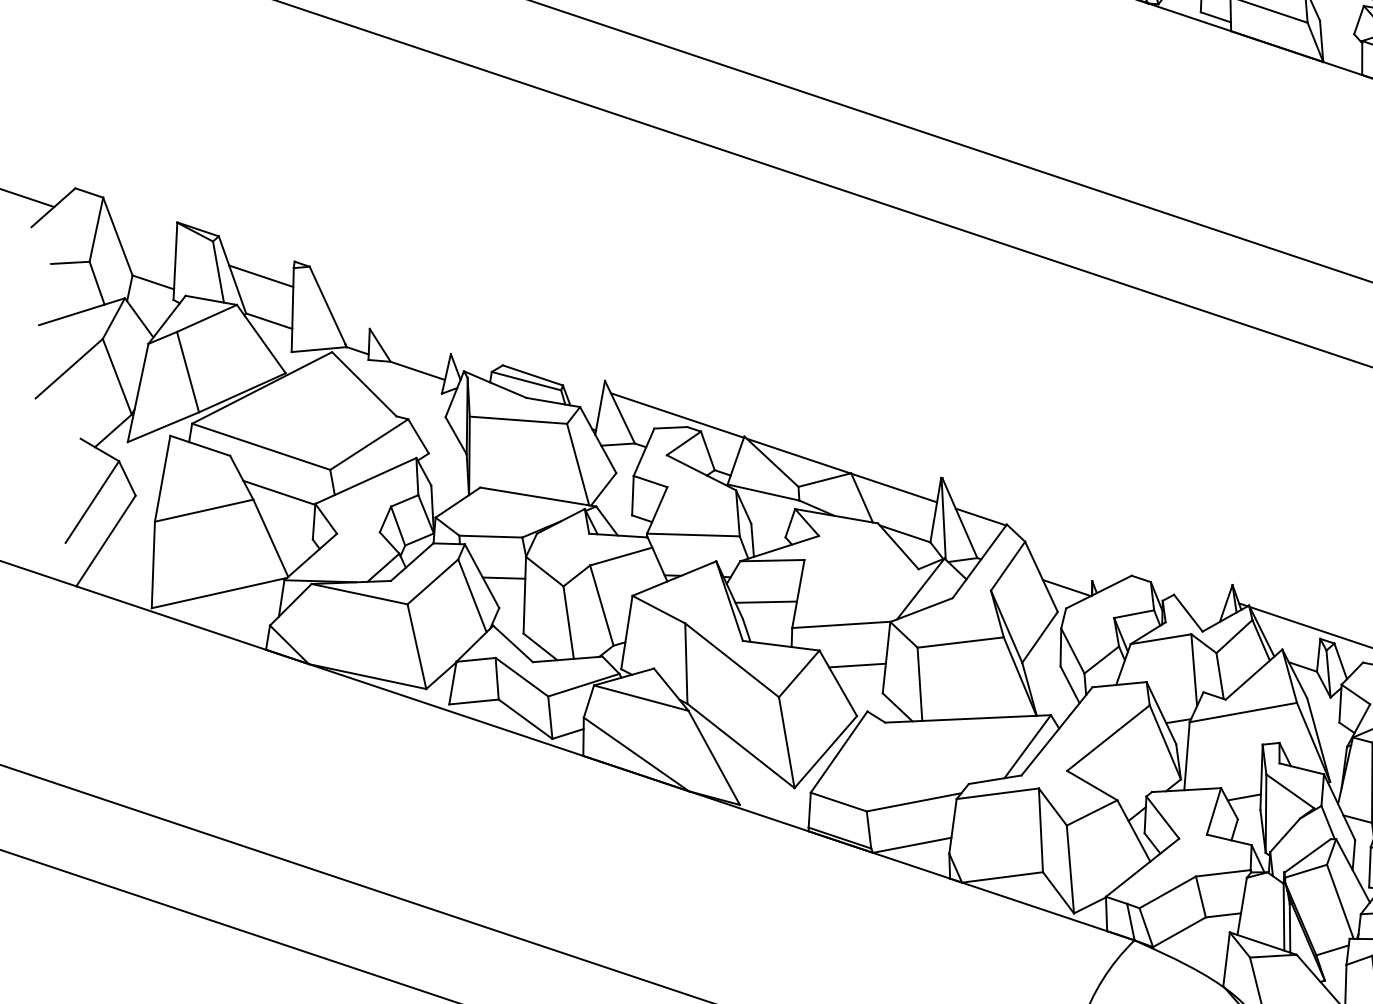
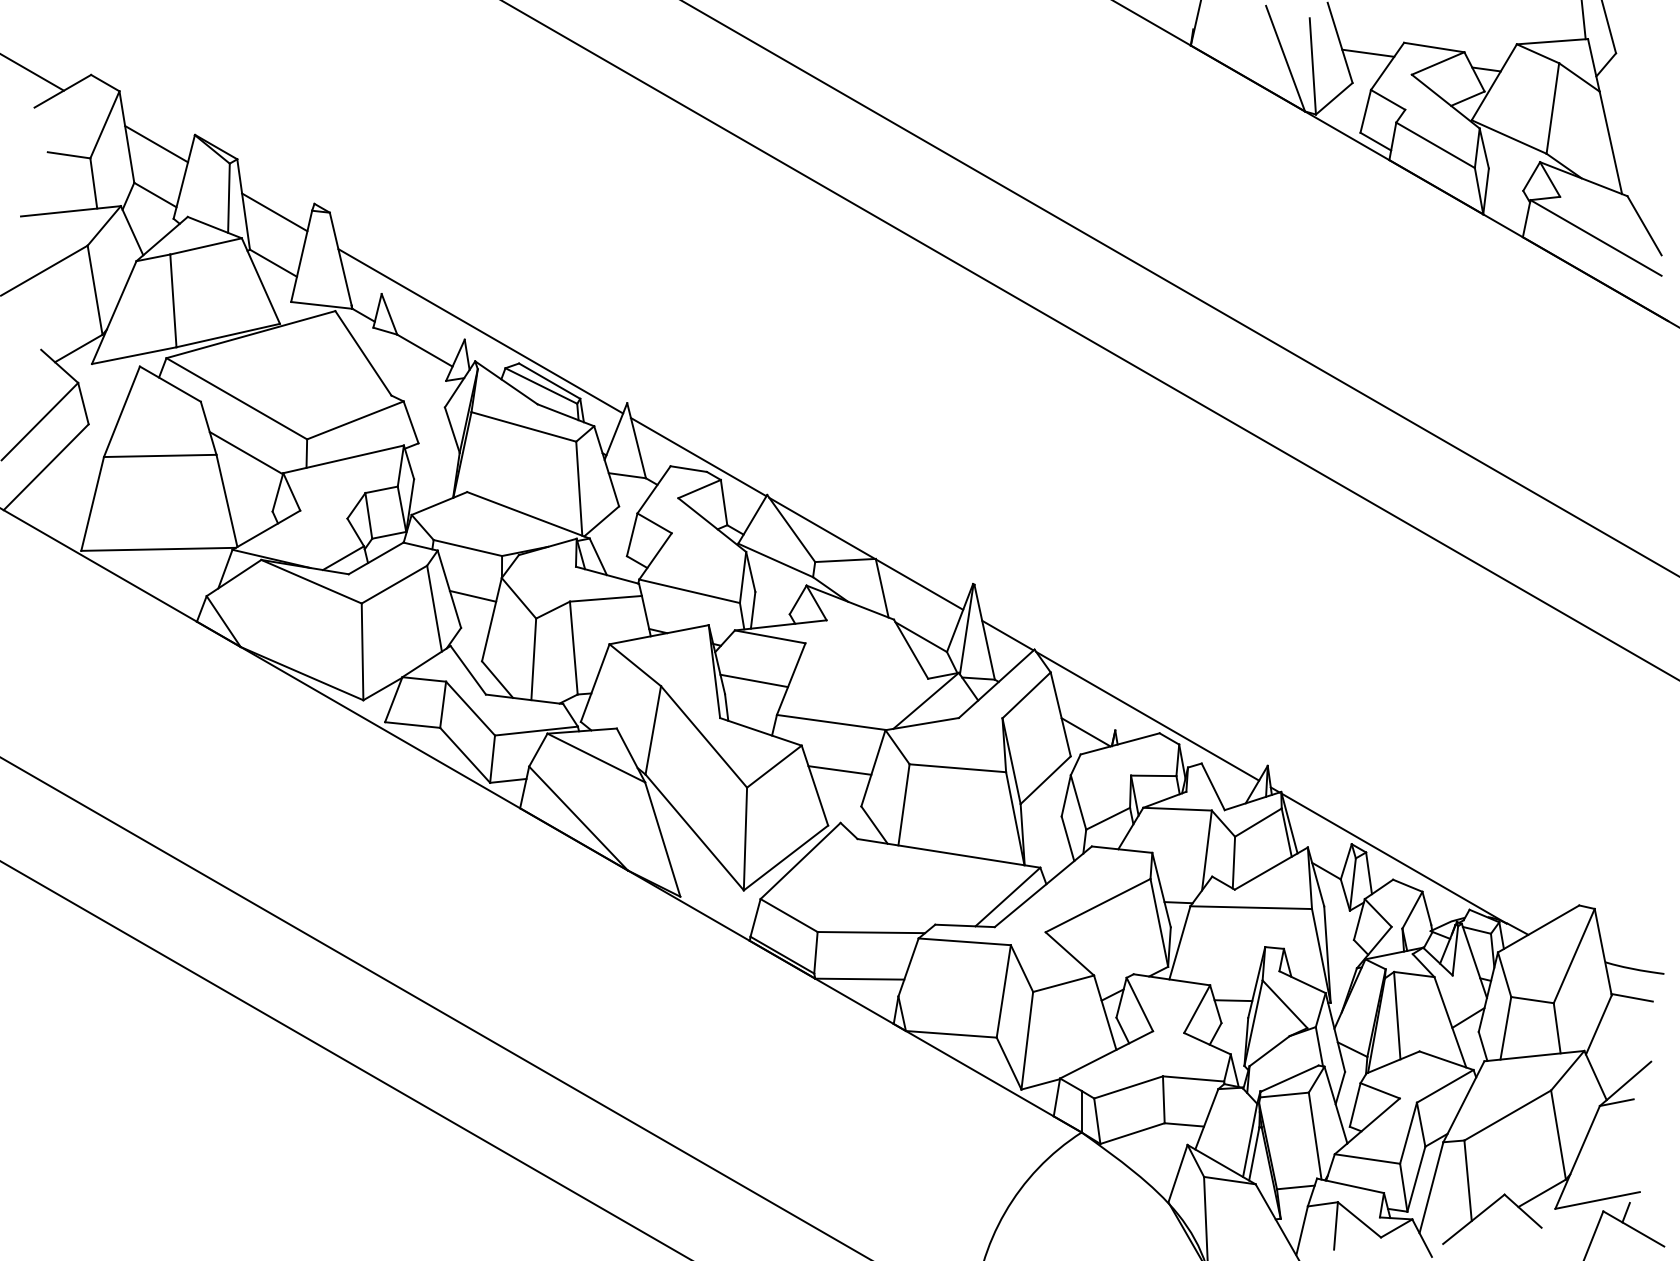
line: (145, 237) -> (156, 144), added
line: (463, 344) -> (480, 331), added
line: (1118, 563) -> (1147, 716), added

